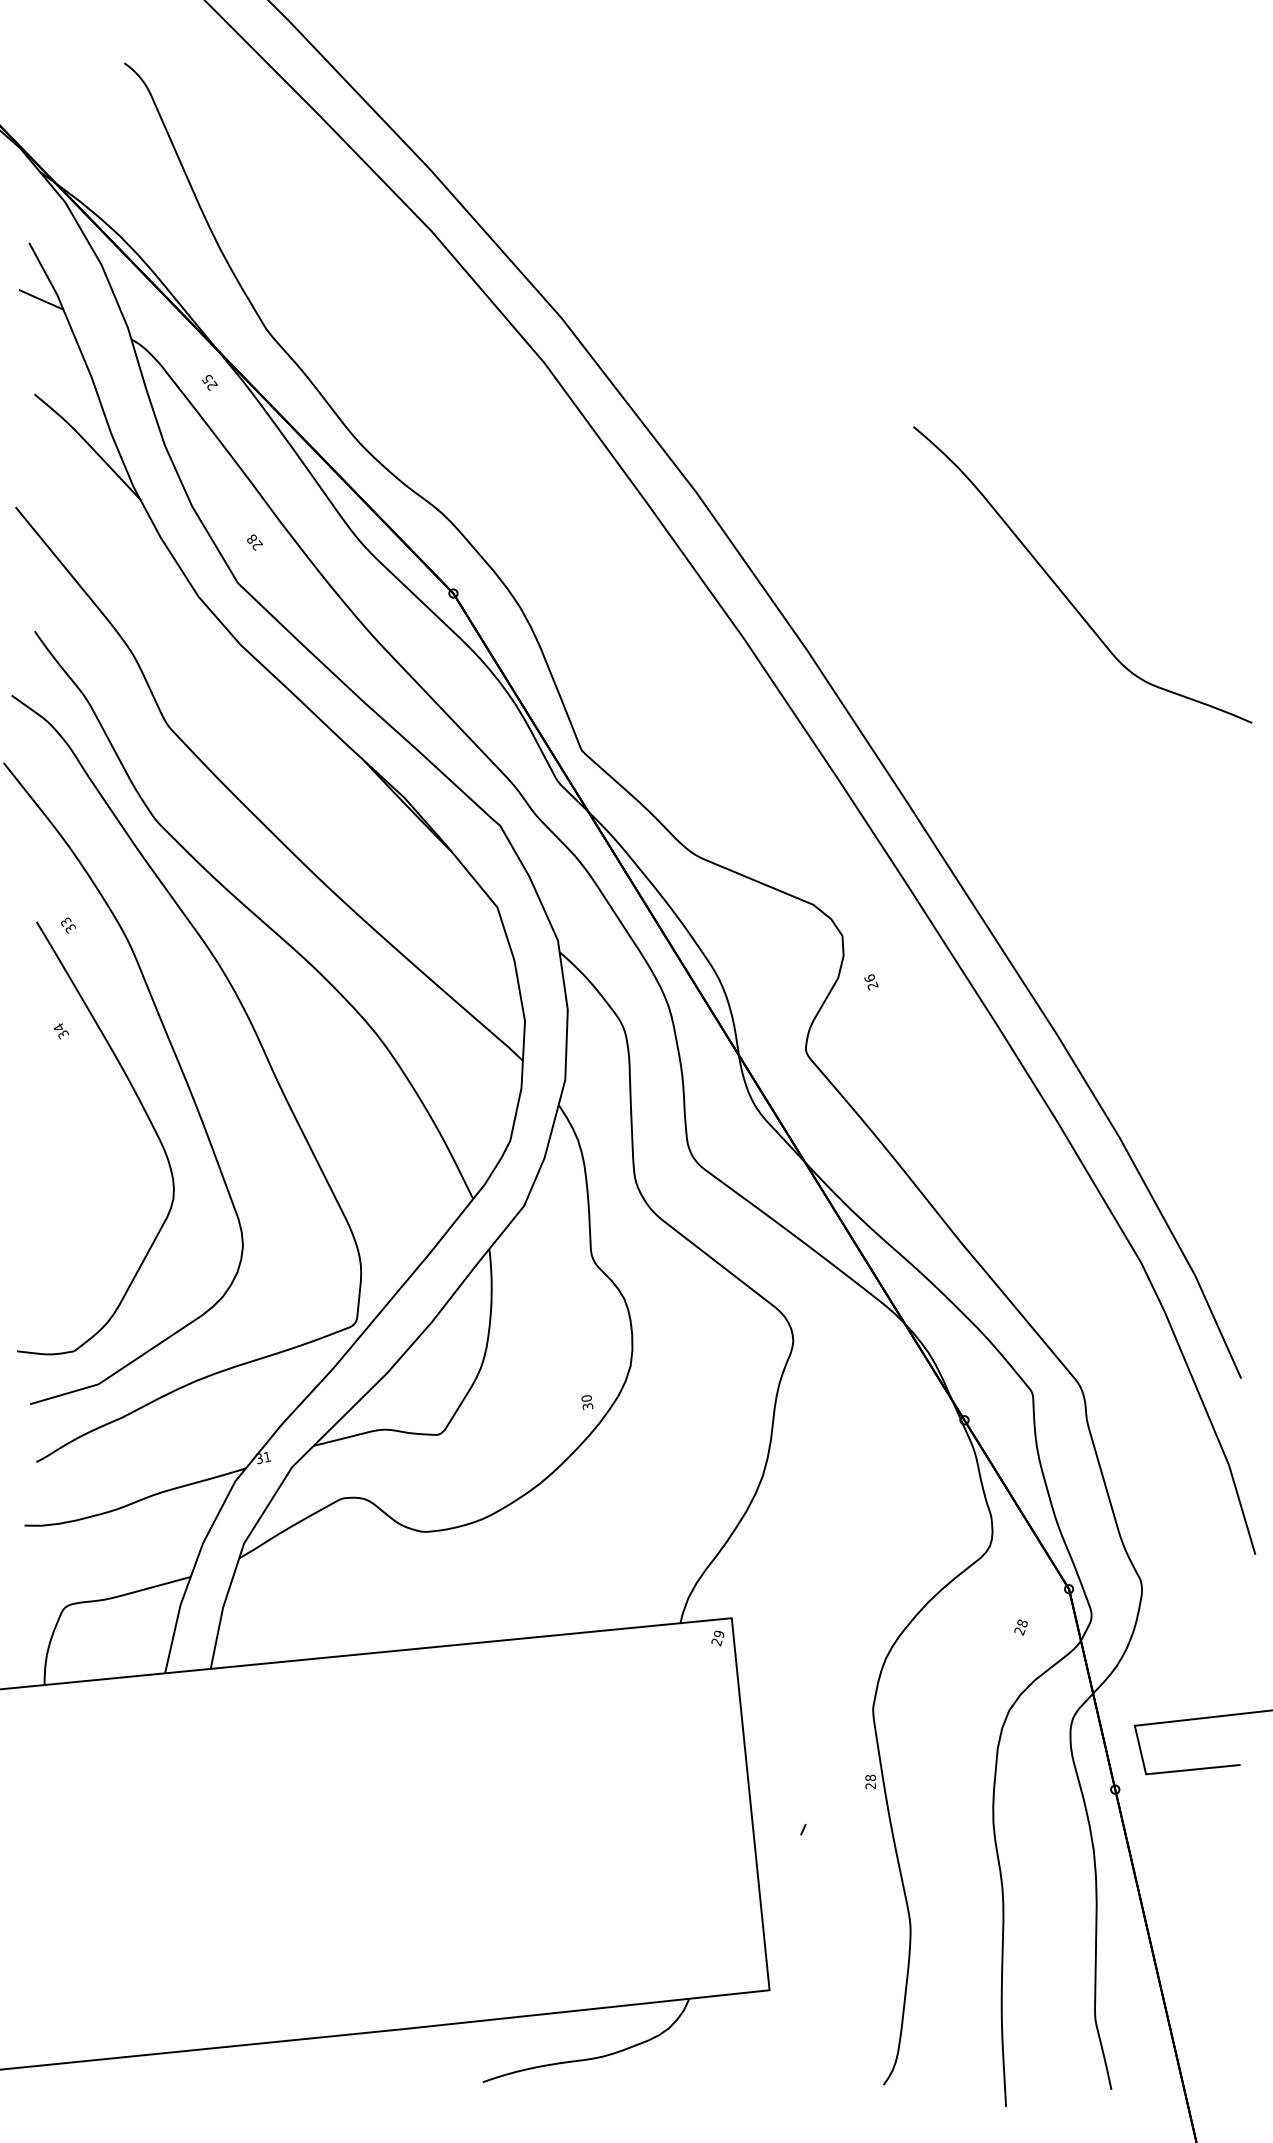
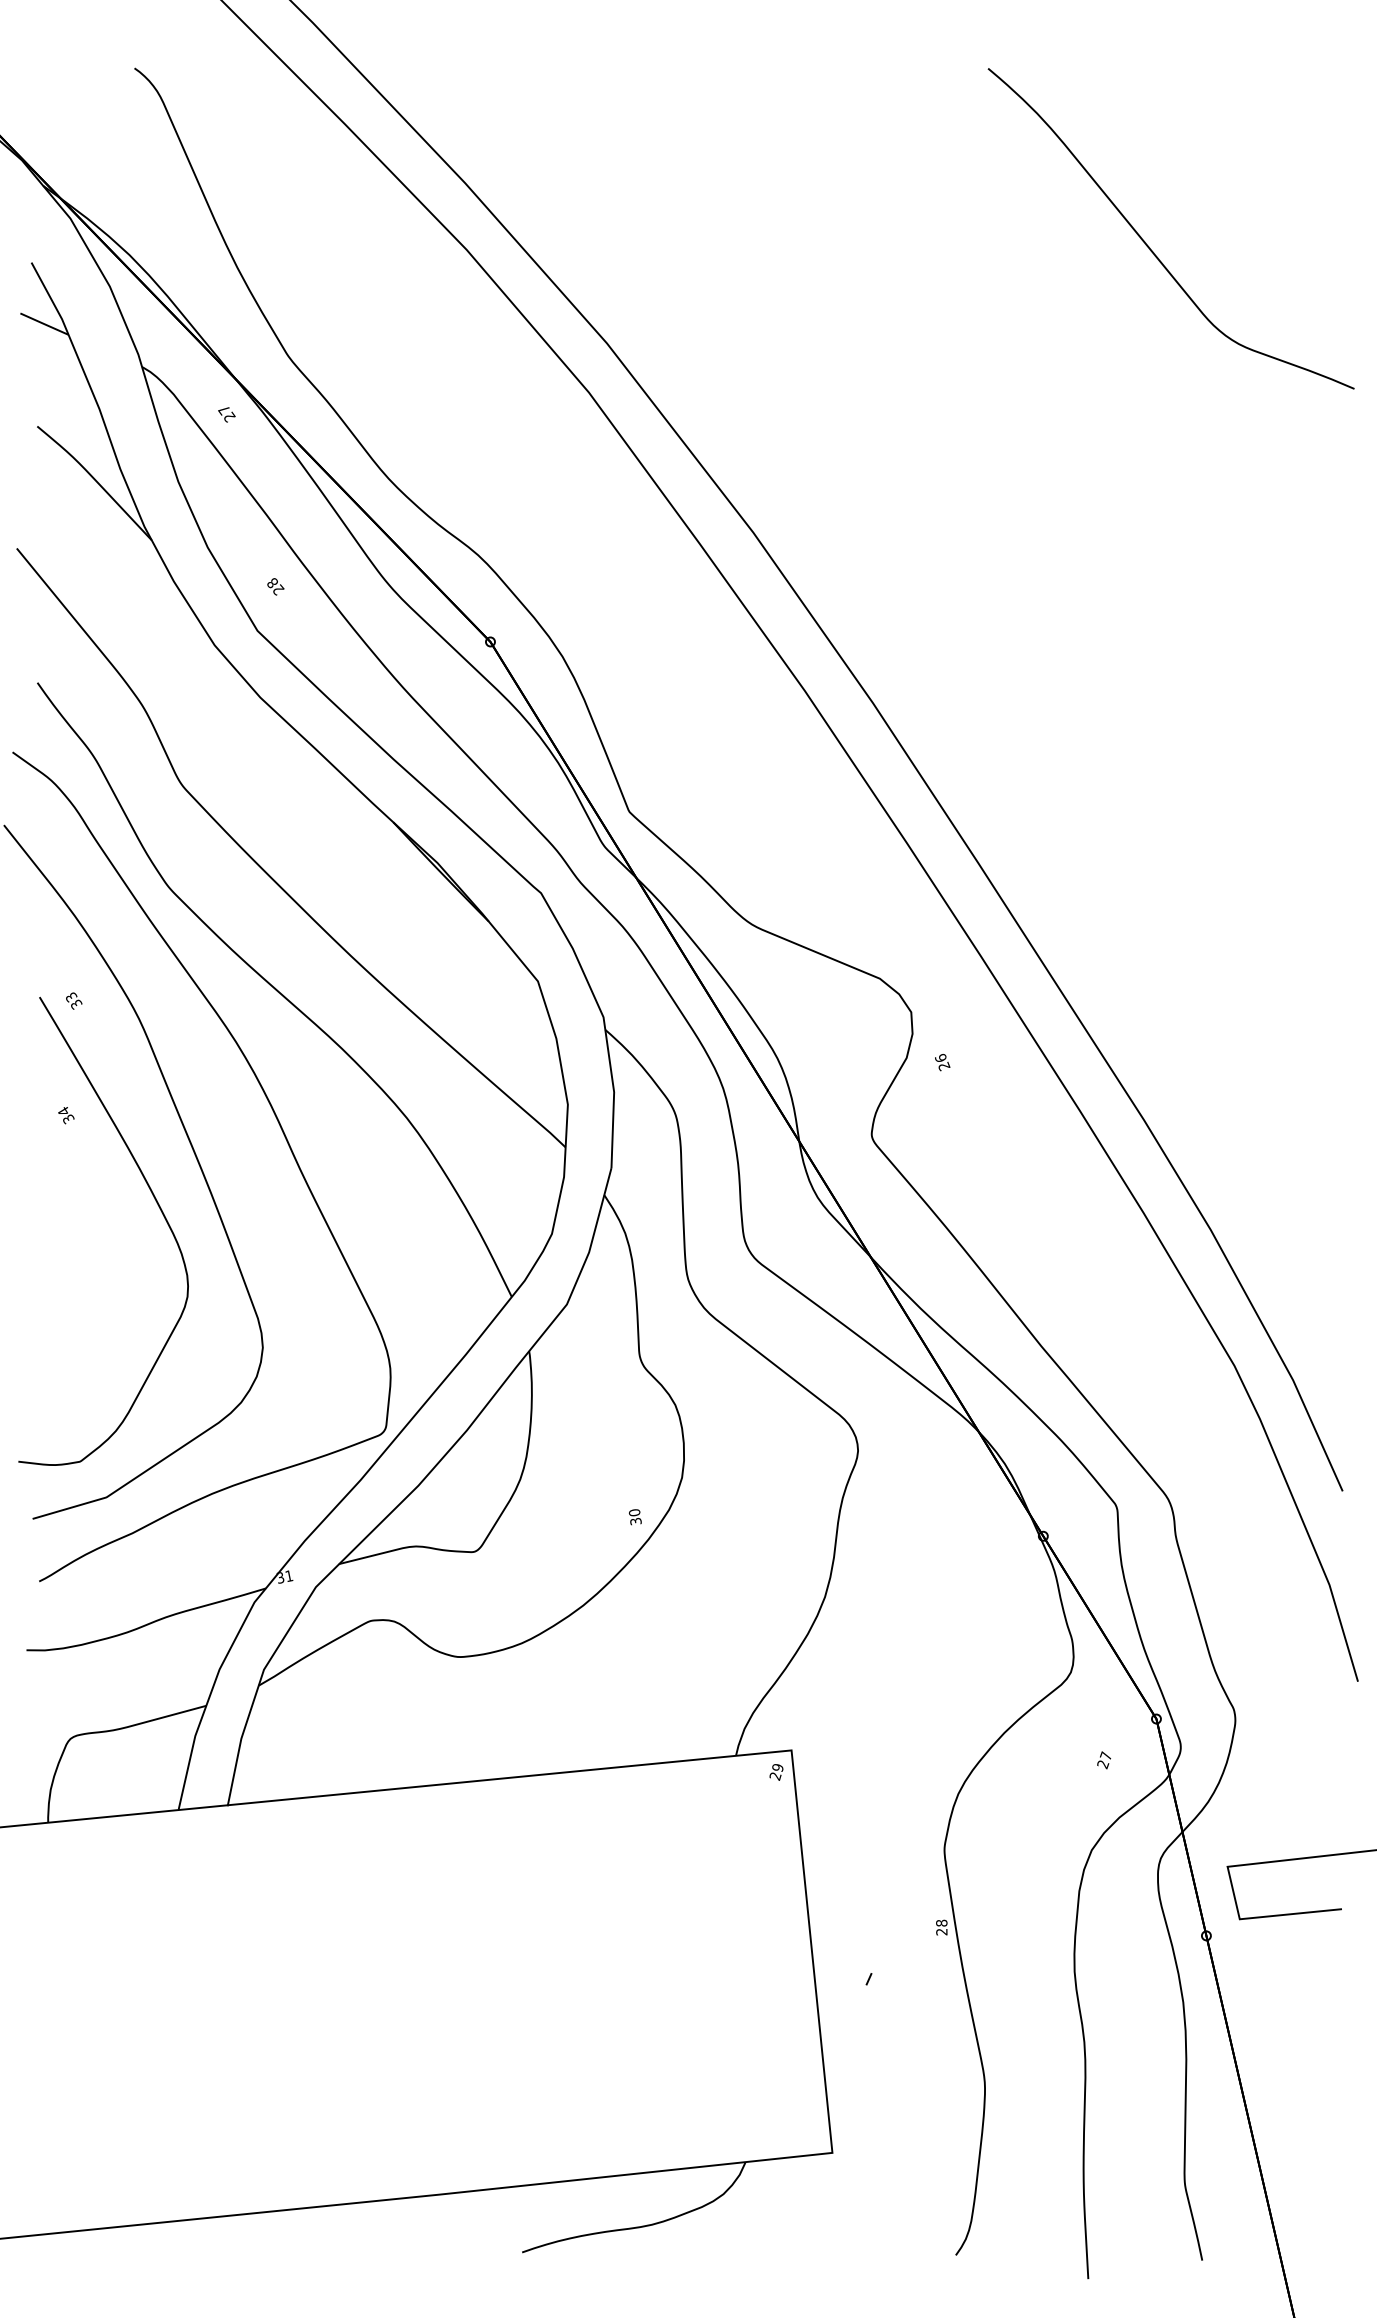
text: (207, 379) -> (224, 410), 25 -> 27
curve: (1062, 591) -> (1149, 246), moved
text: (1021, 1622) -> (1105, 1755), 28 -> 27

